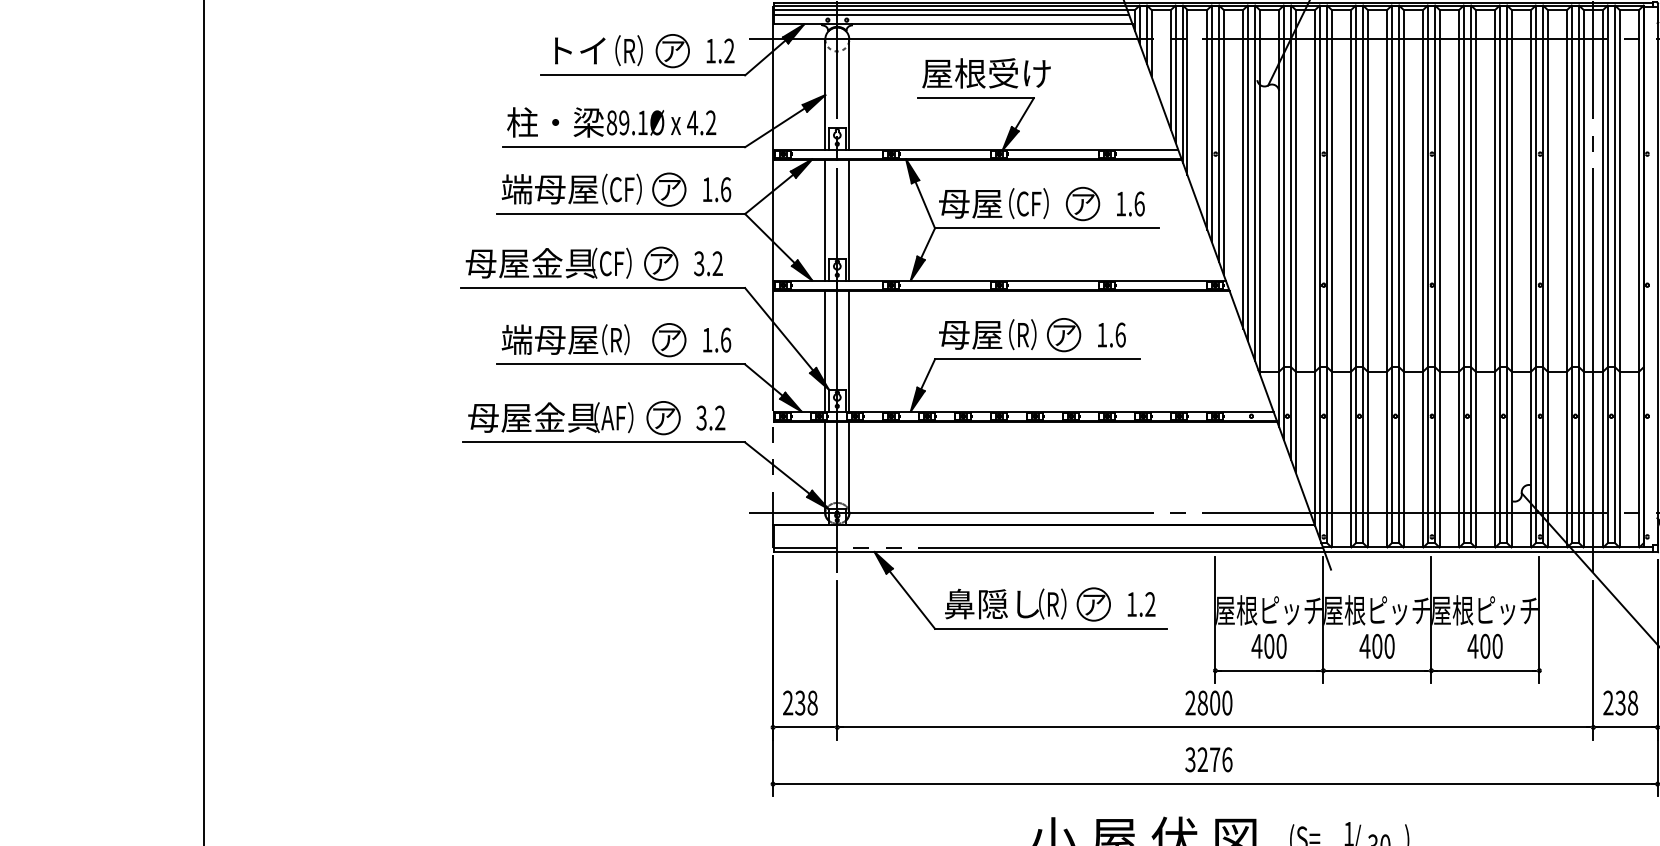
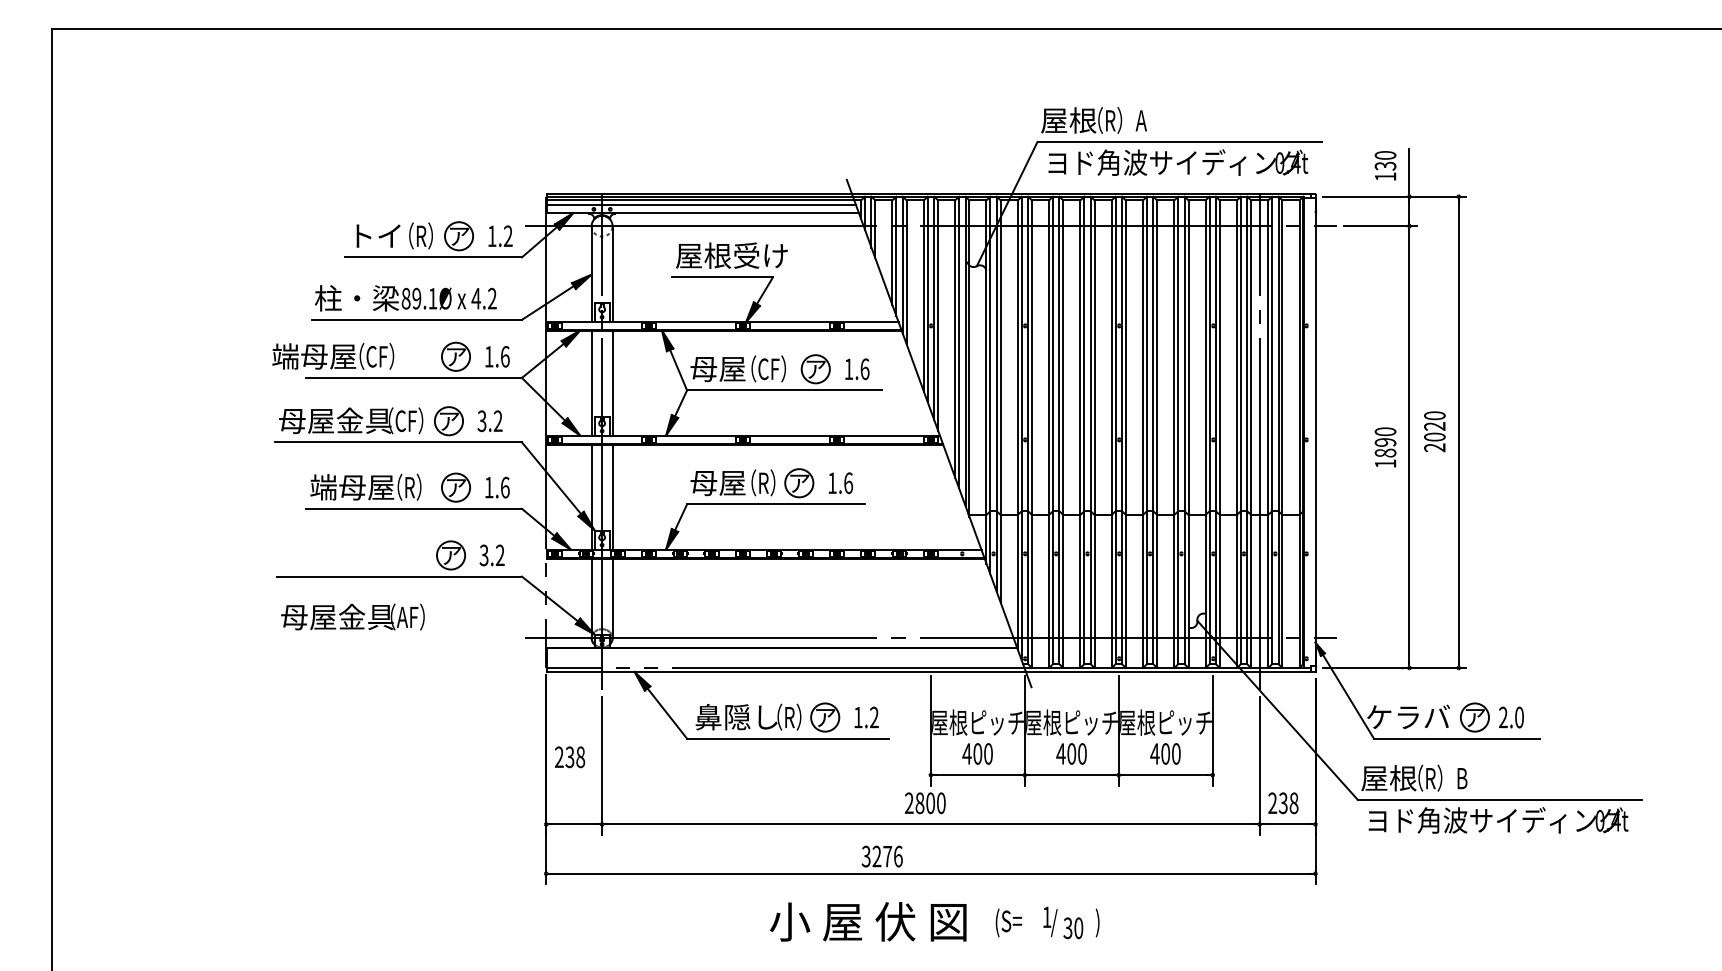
text: (572, 189) -> (333, 356), moved
text: (550, 417) -> (352, 616), moved
text: (800, 703) -> (570, 757), moved
text: (1208, 759) -> (881, 856), moved

